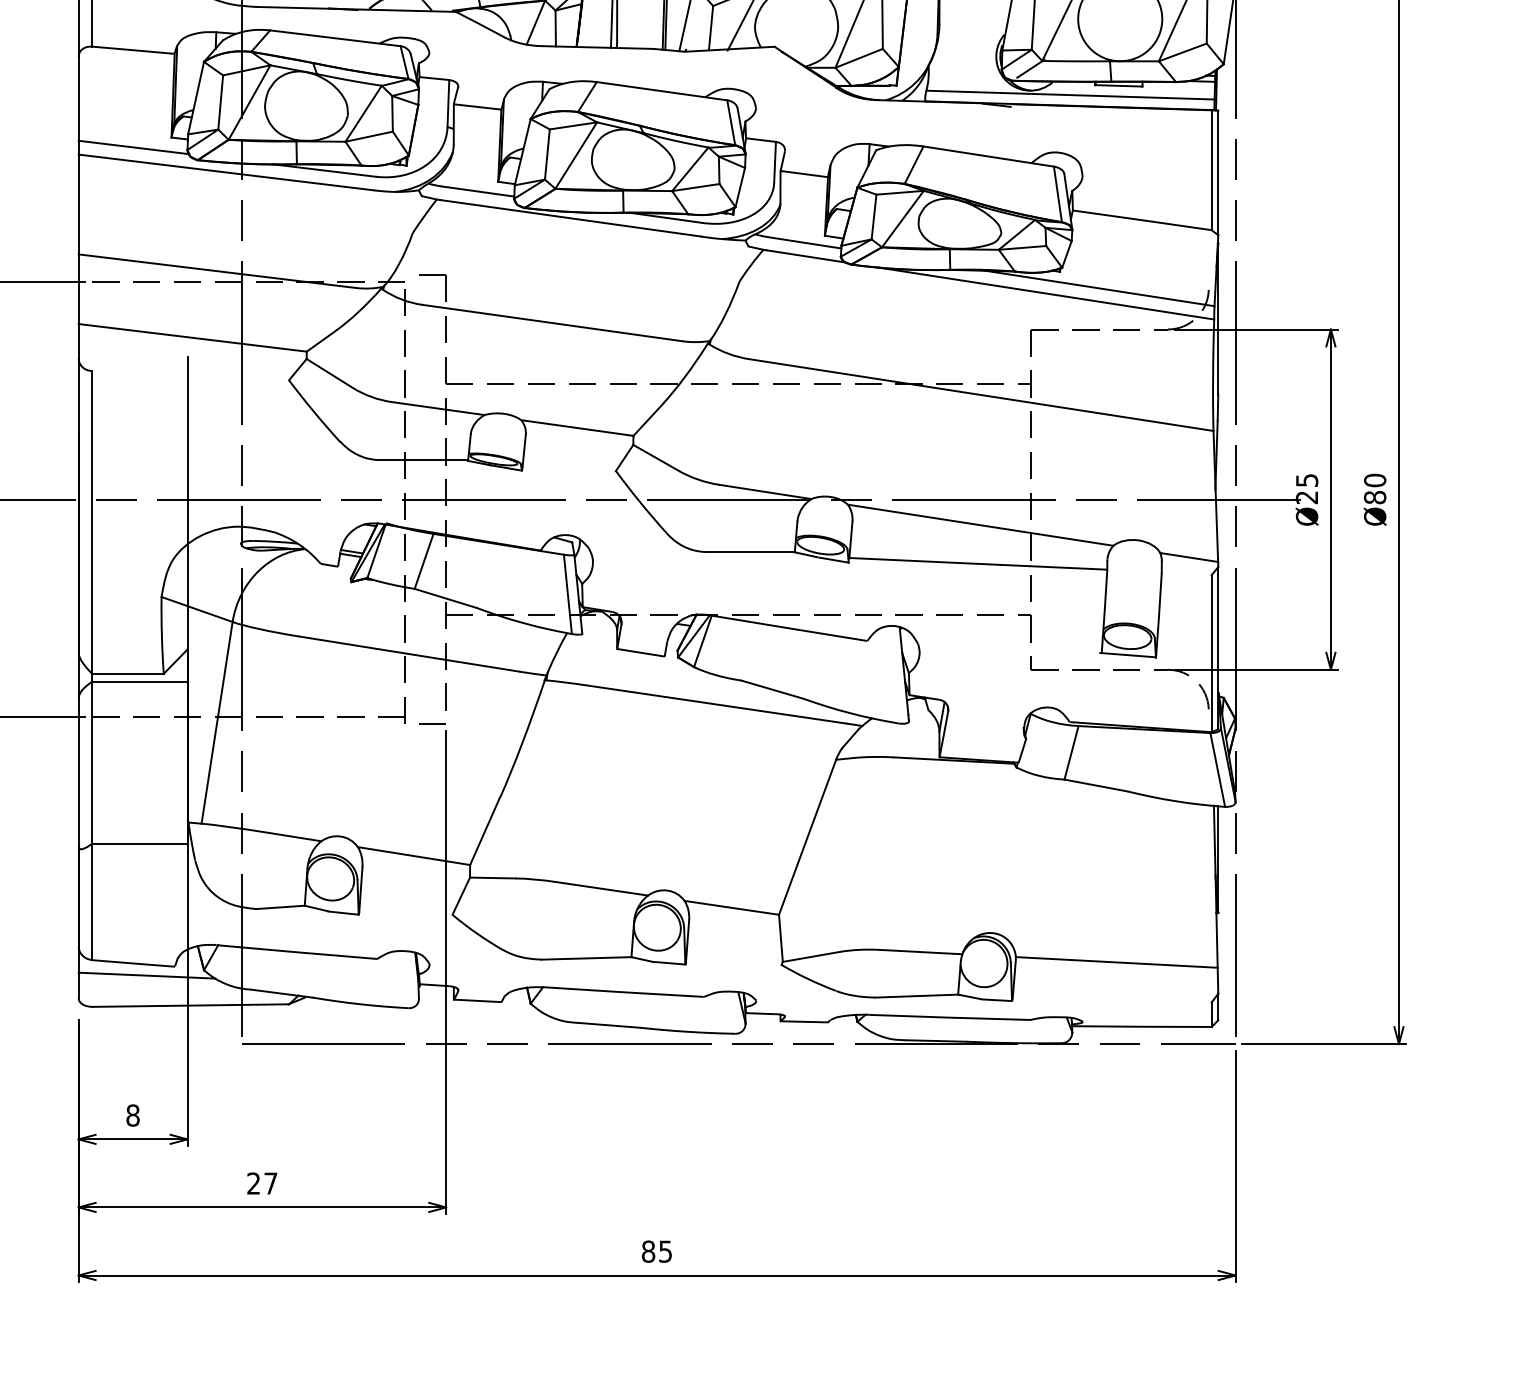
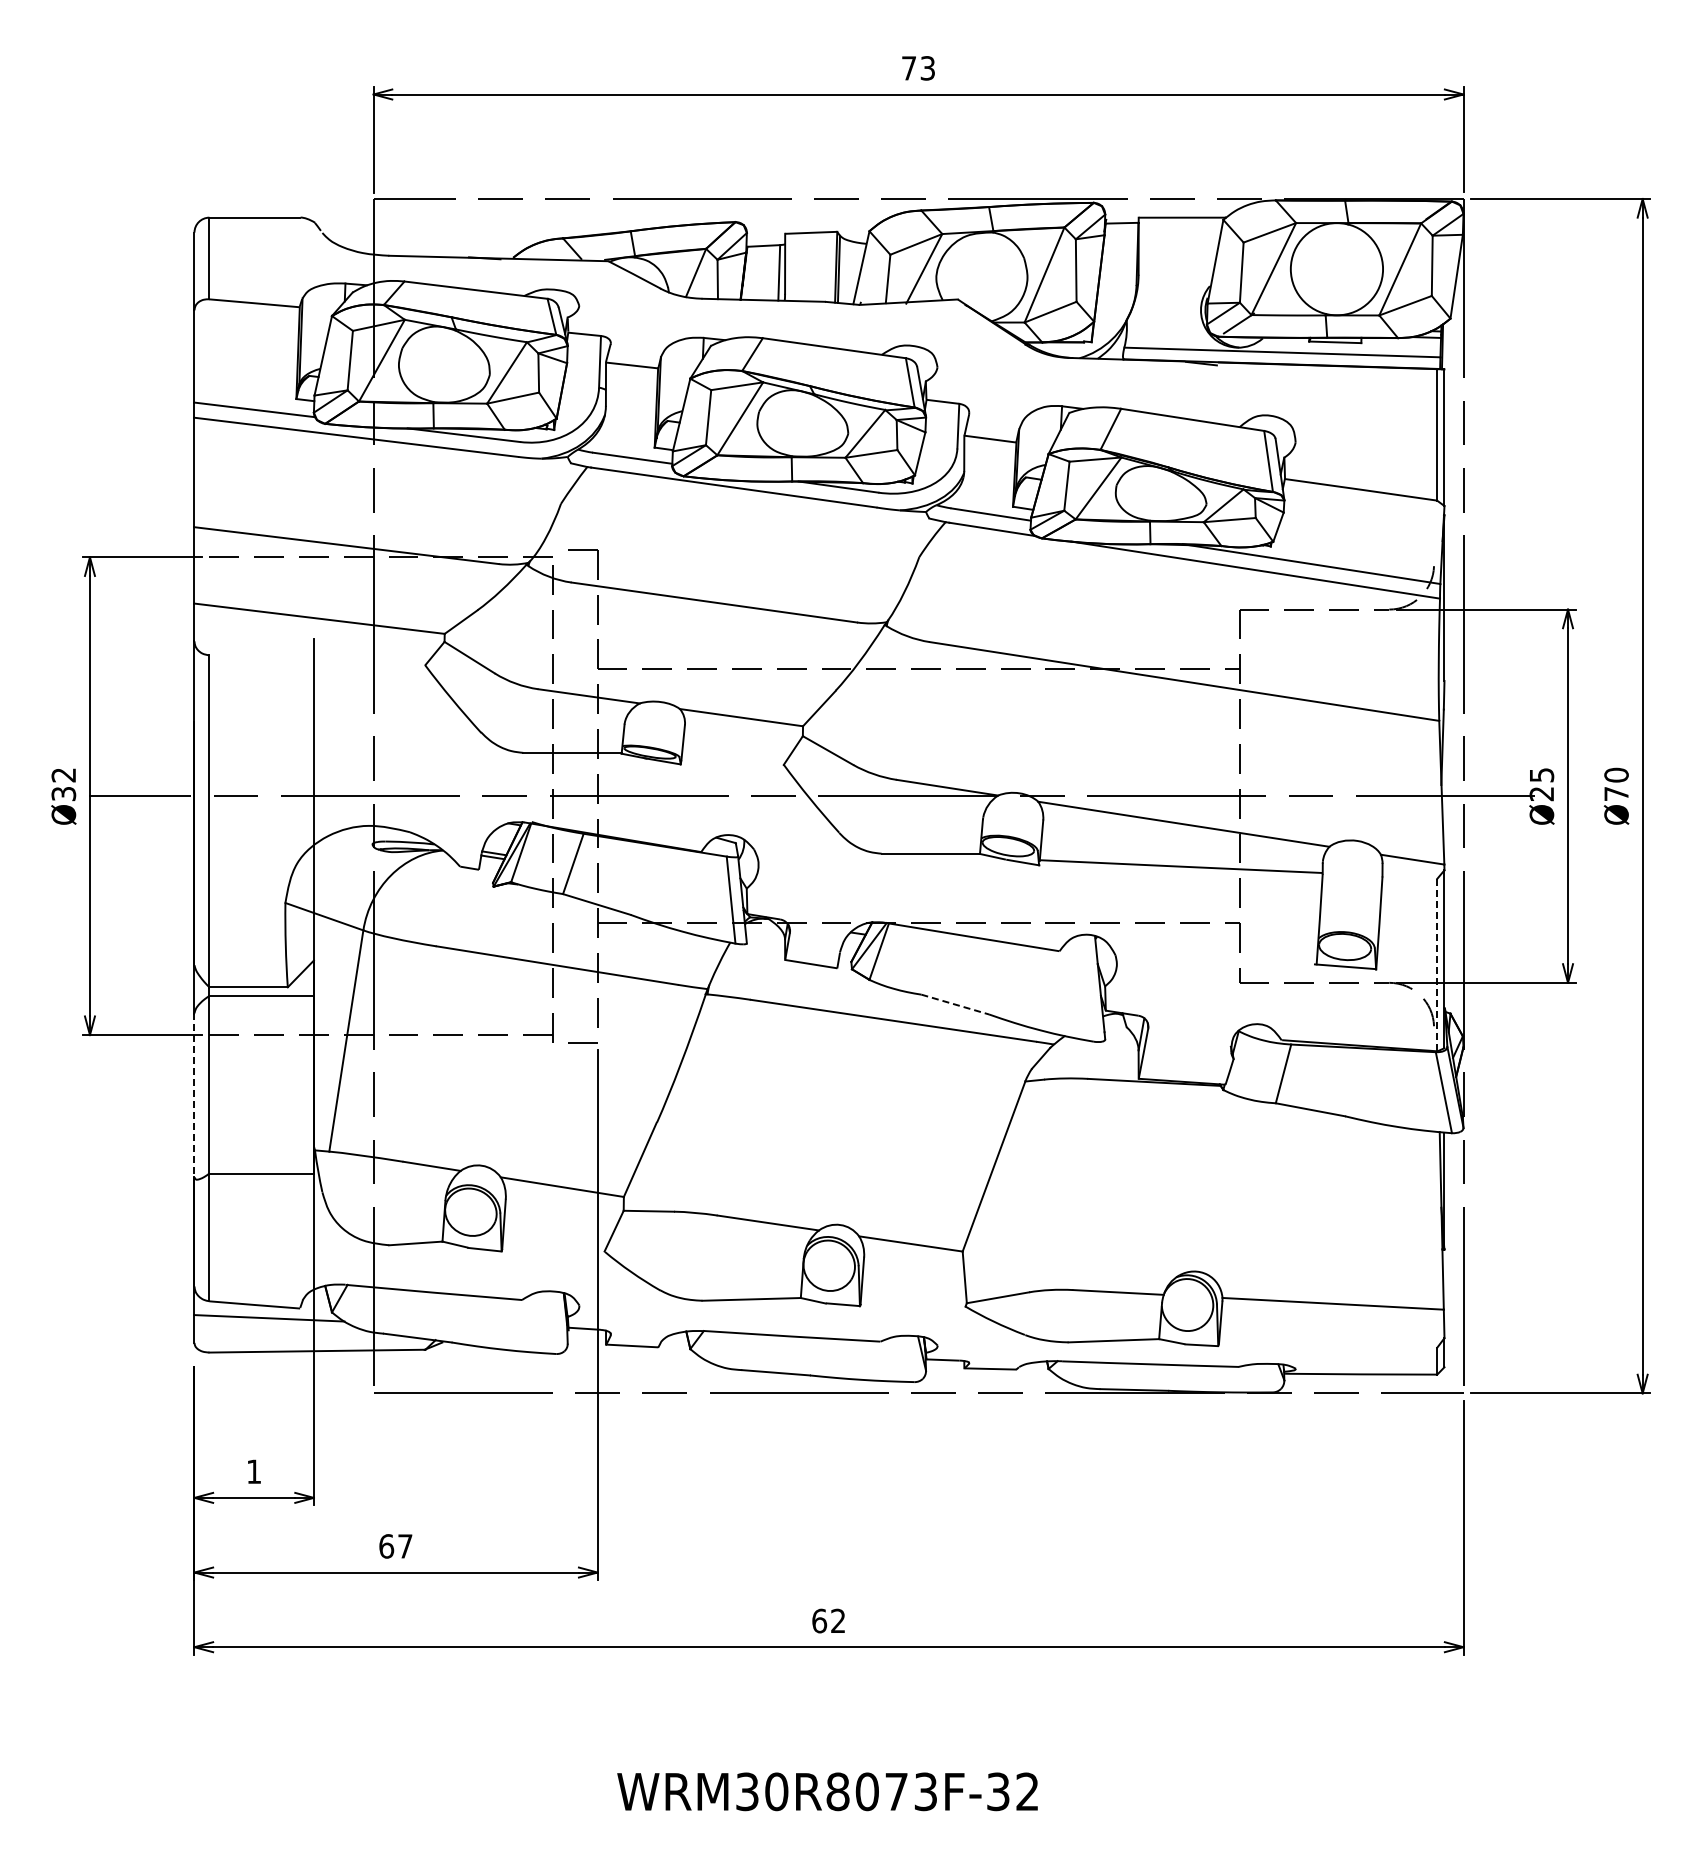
text: (1375, 497) -> (1616, 793), Ø80 -> Ø70
line: (1211, 653) -> (1437, 965), solid -> dashed
line: (772, 689) -> (955, 1004), solid -> dashed
line: (78, 772) -> (194, 1095), solid -> dashed
text: (132, 1115) -> (253, 1471), 8 -> 1
text: (253, 1183) -> (386, 1546), 27 -> 67
text: (656, 1251) -> (828, 1620), 85 -> 62

